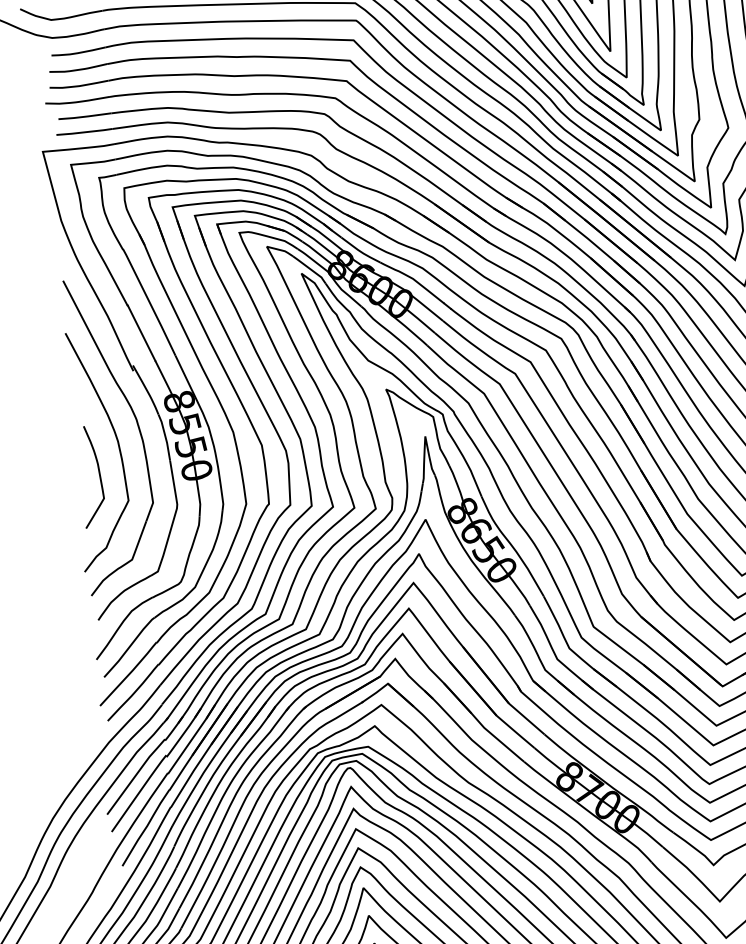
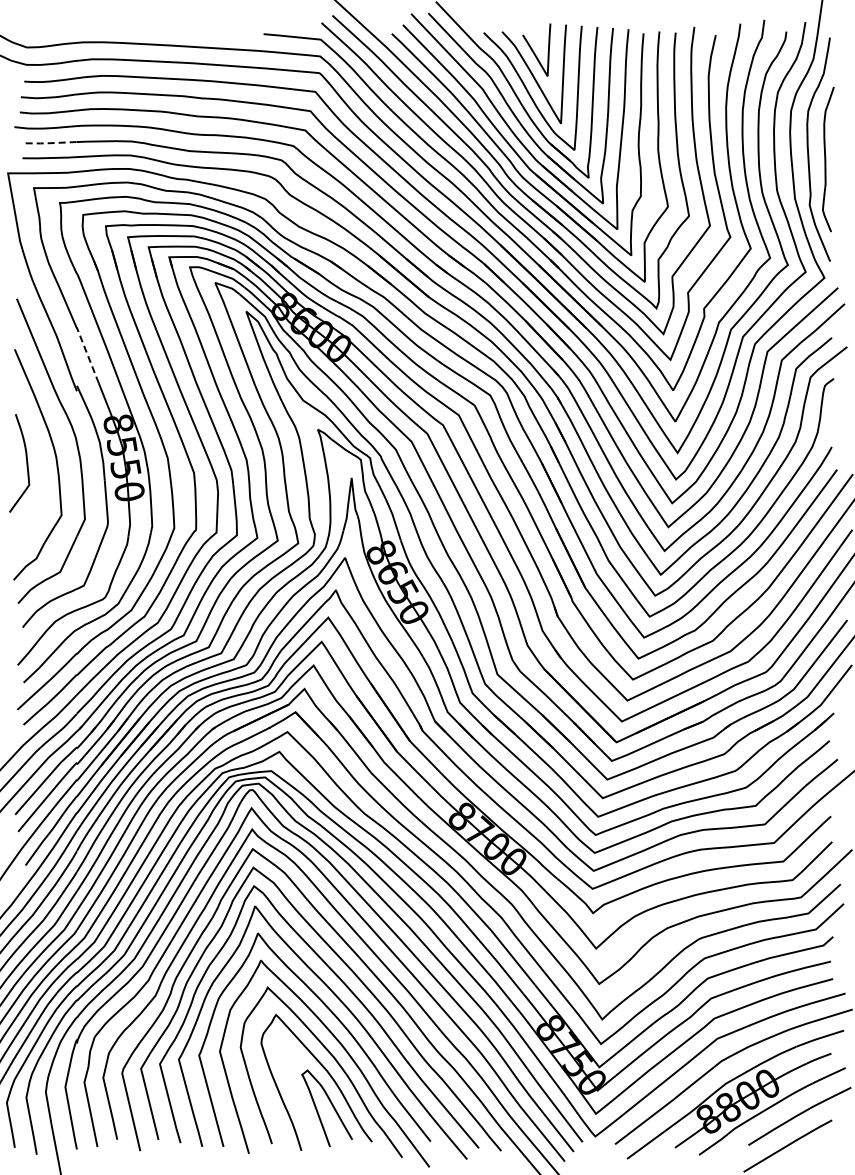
line: (85, 117) -> (51, 143), solid -> dashed
line: (141, 333) -> (87, 355), solid -> dashed
curve: (99, 476) -> (26, 463), moved

